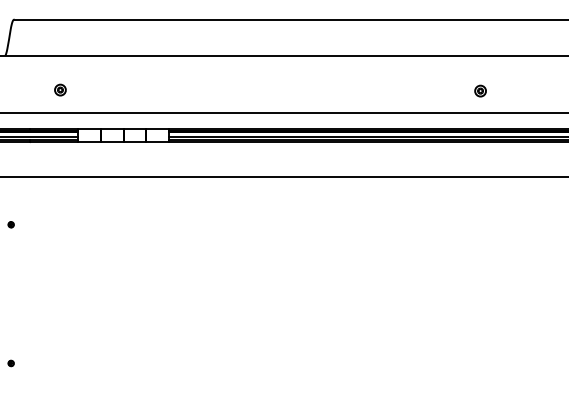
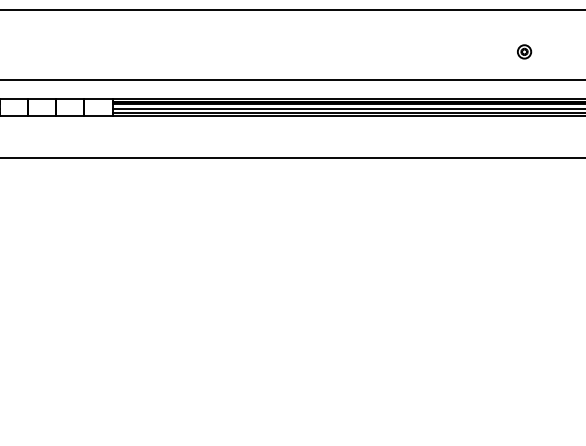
part: (480, 90) -> (524, 51), moved

